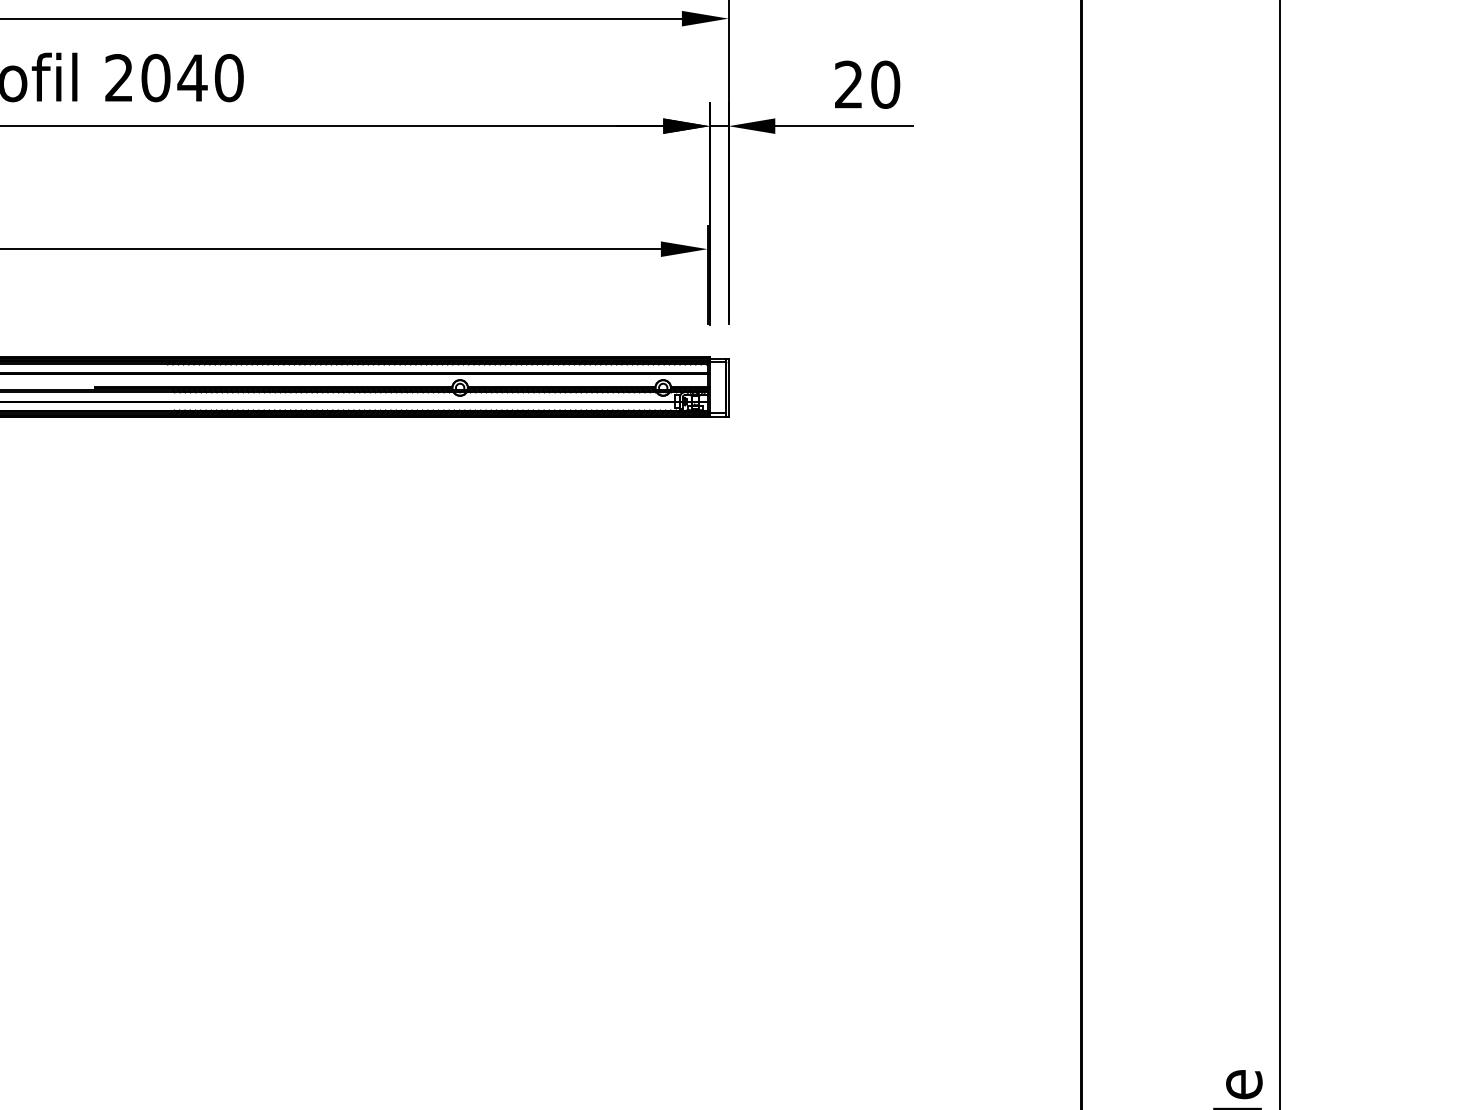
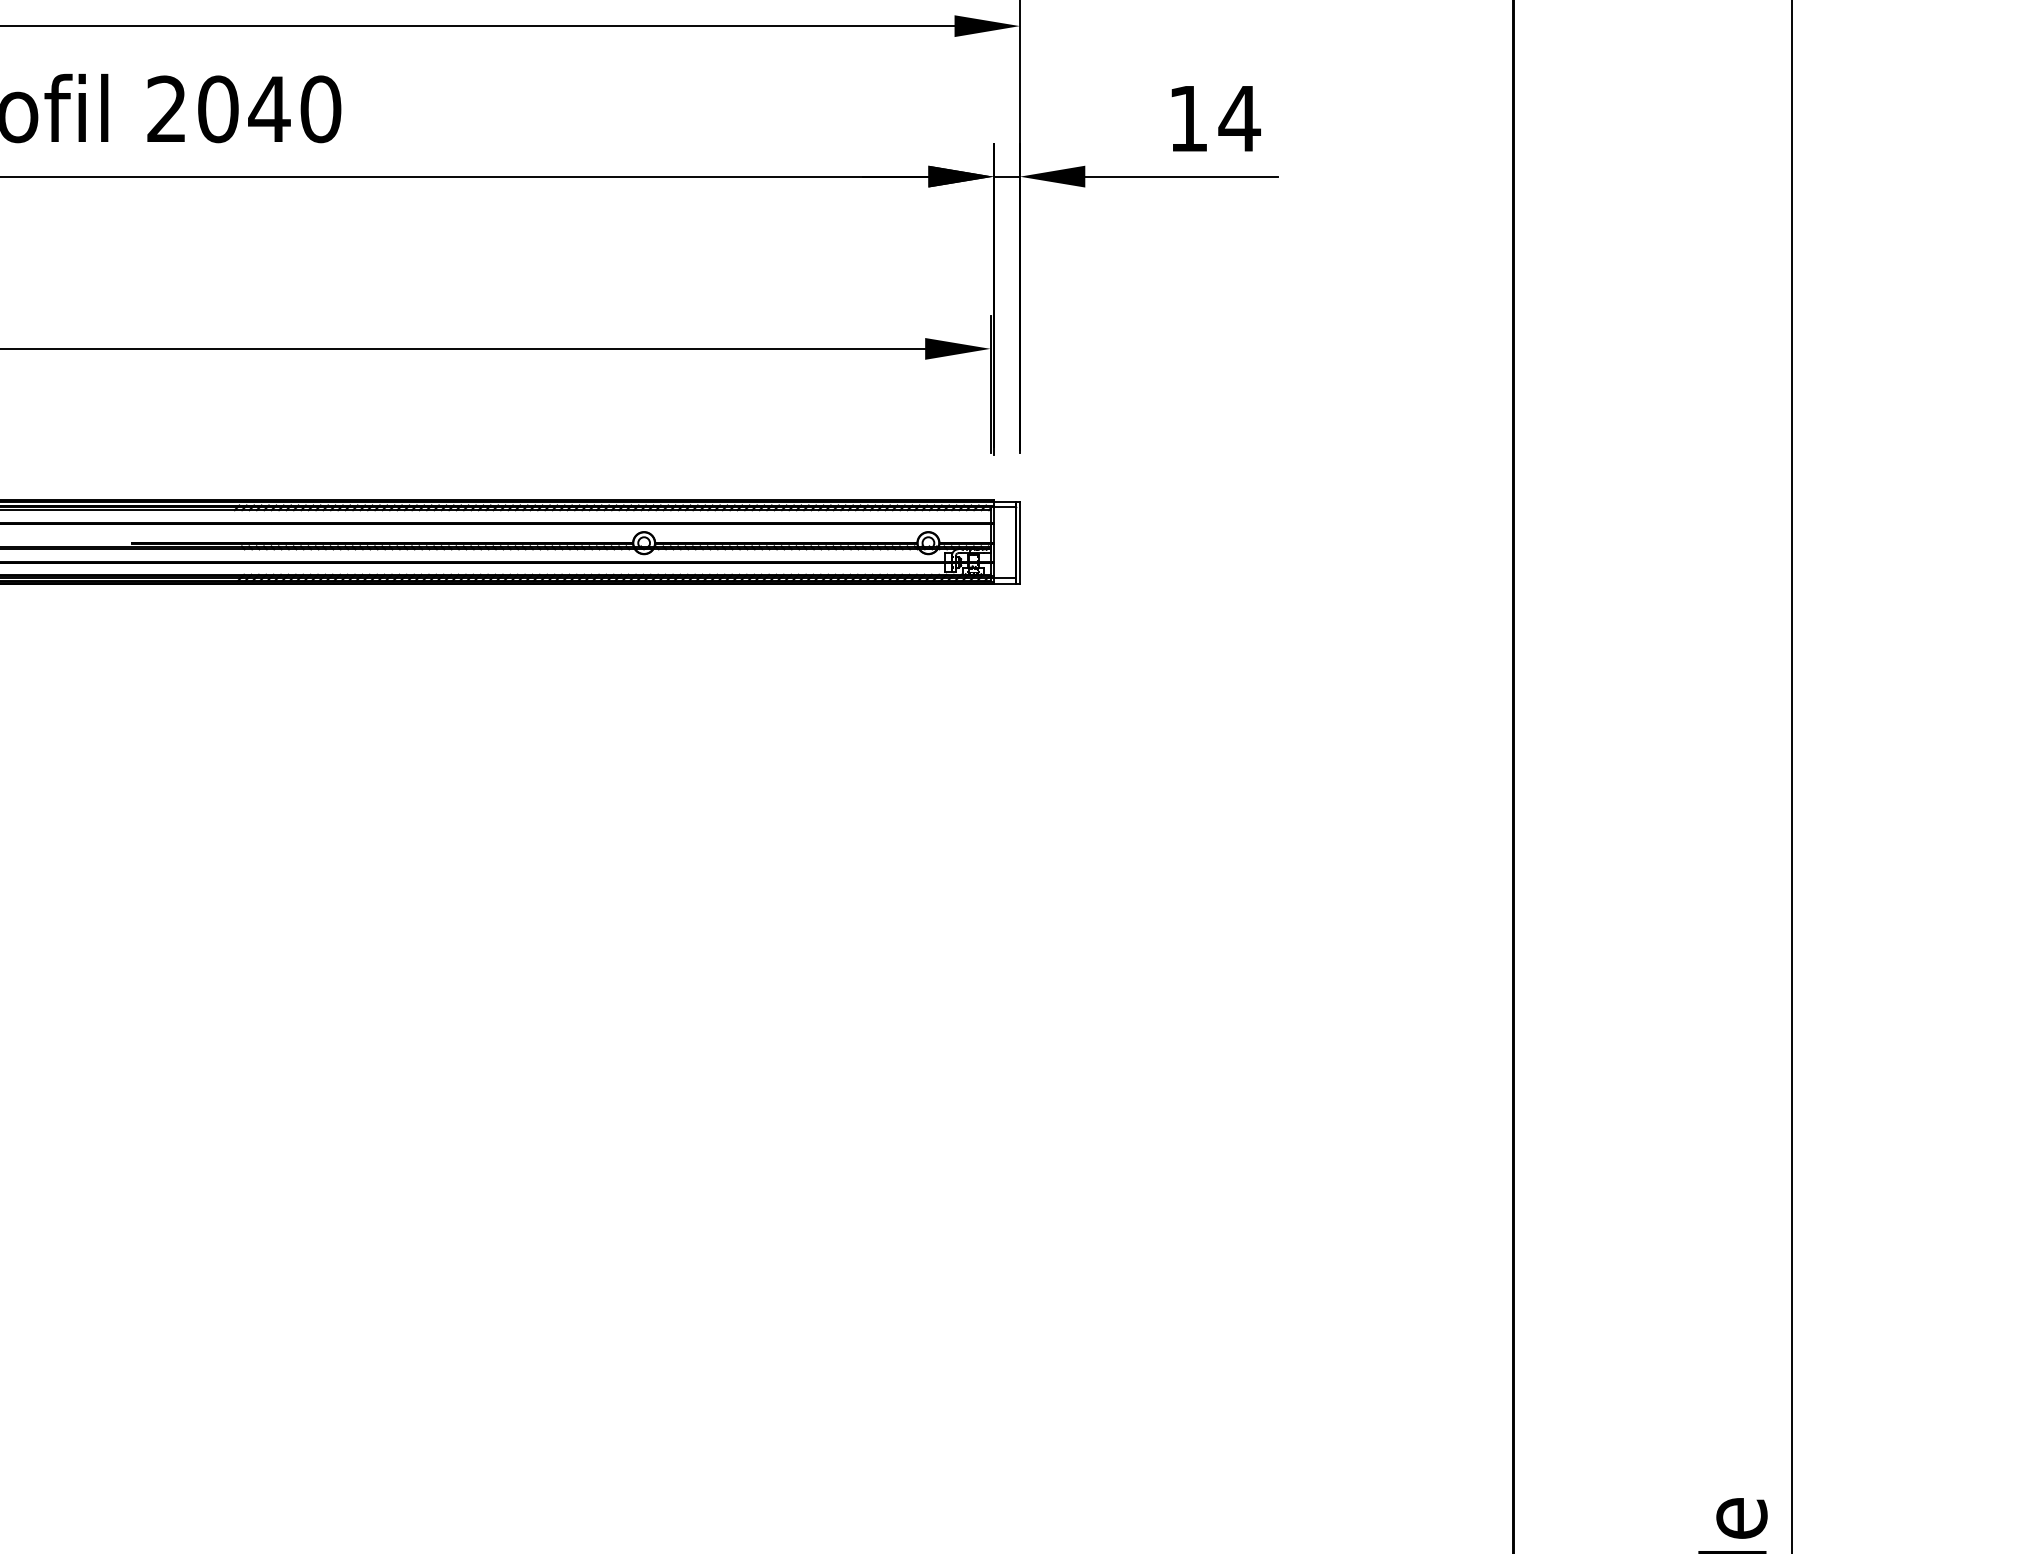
text: (868, 84) -> (1215, 118), 20 -> 14

